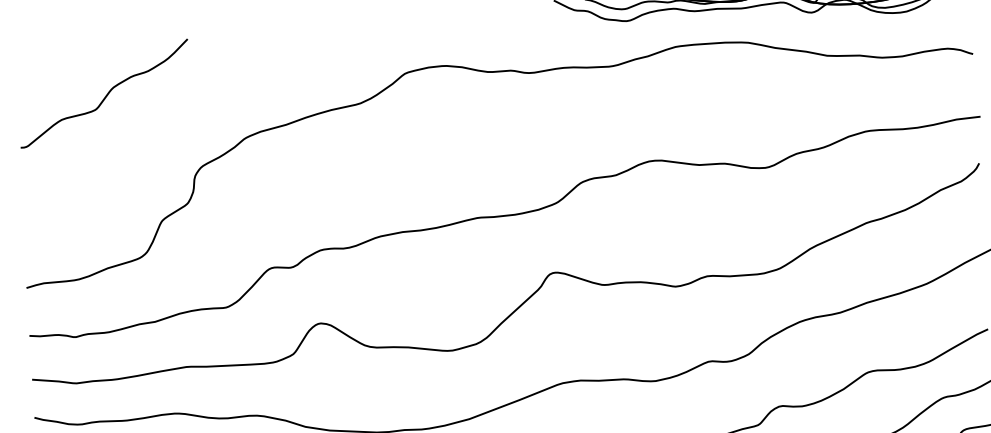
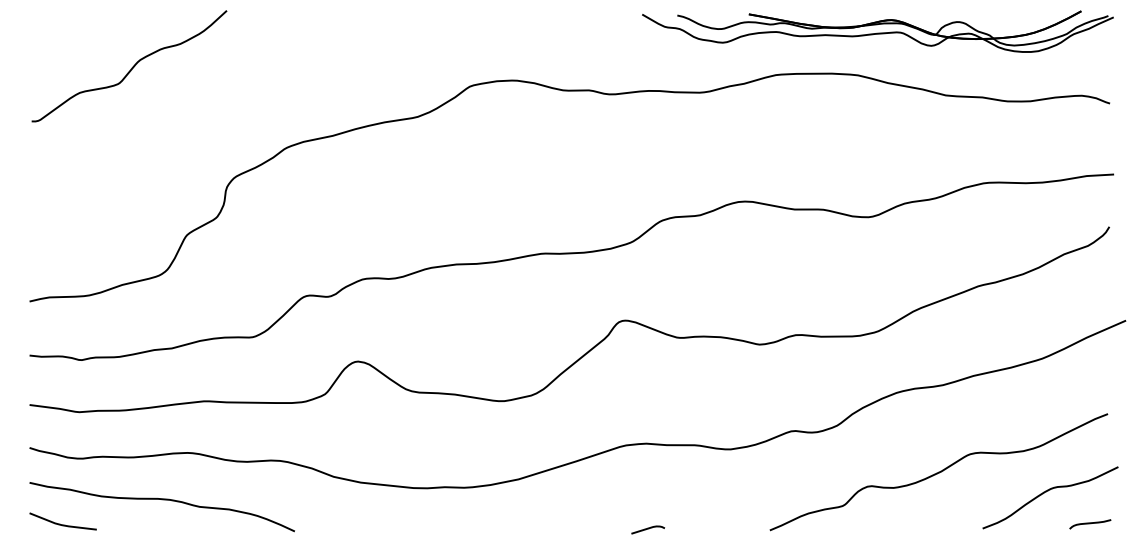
curve: (106, 94) -> (131, 67), moved

